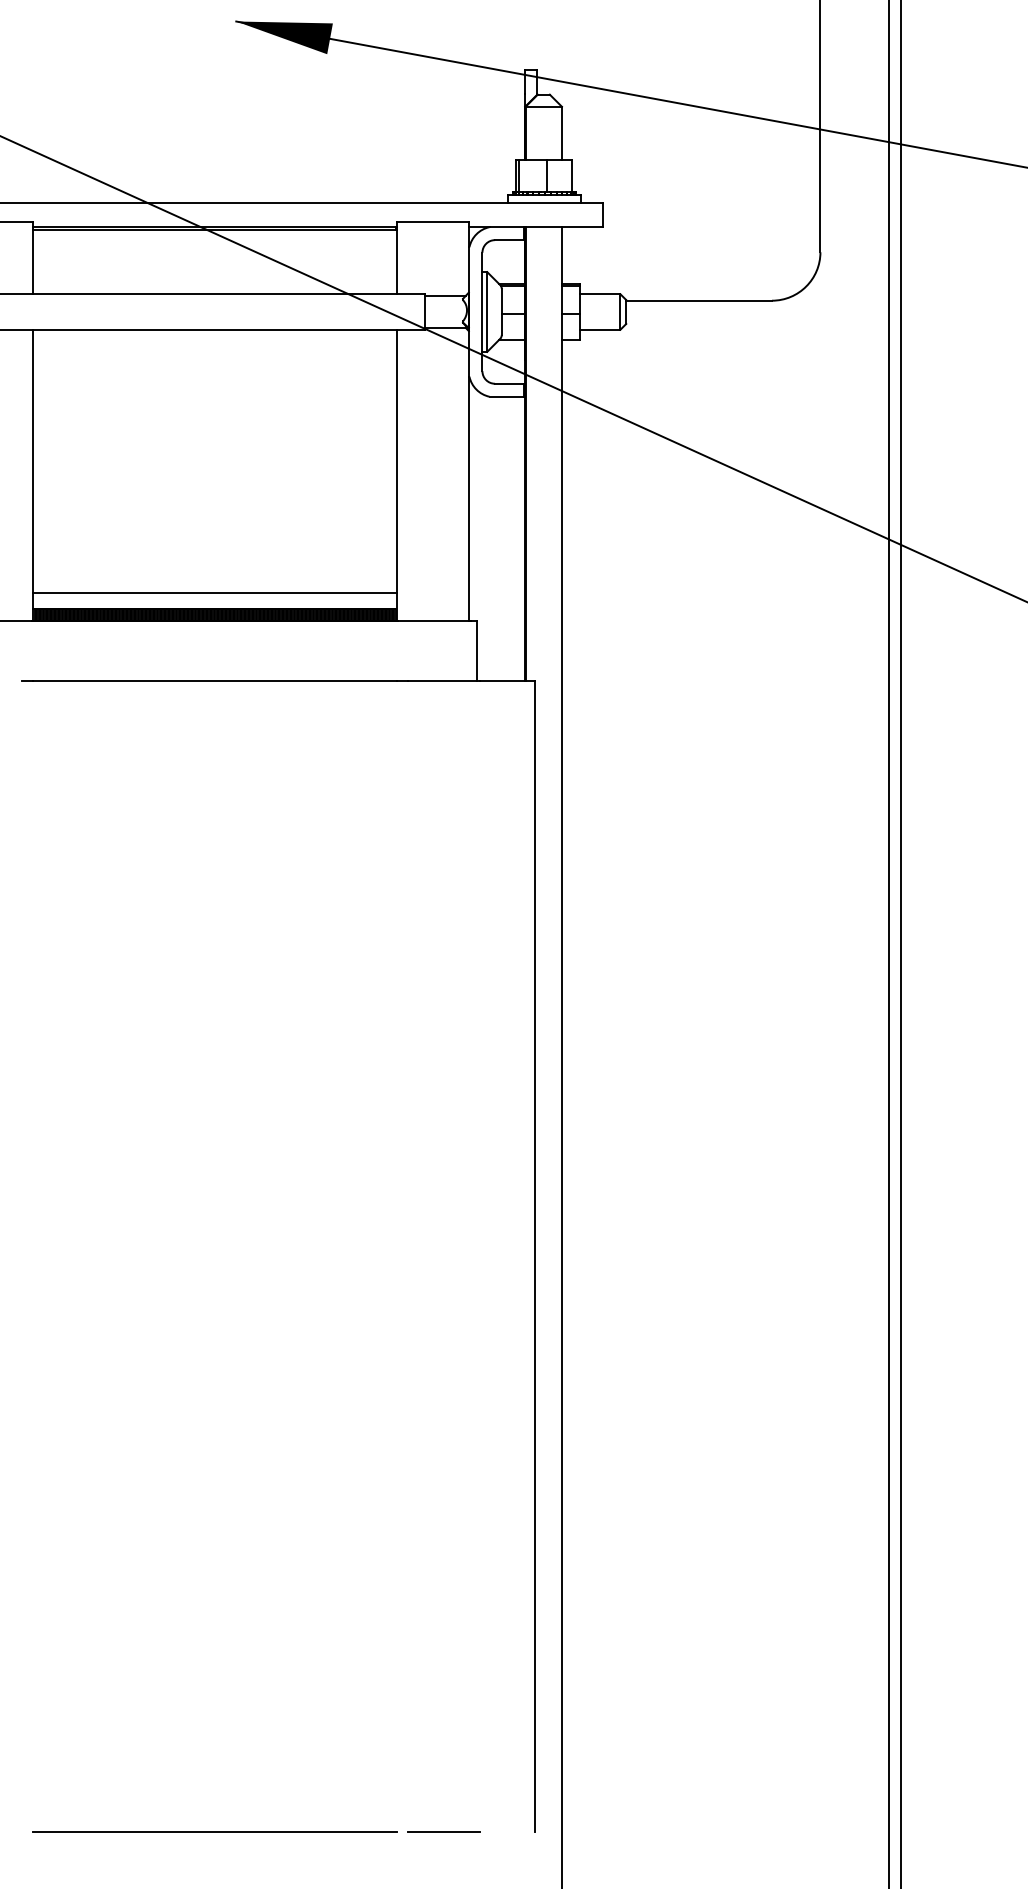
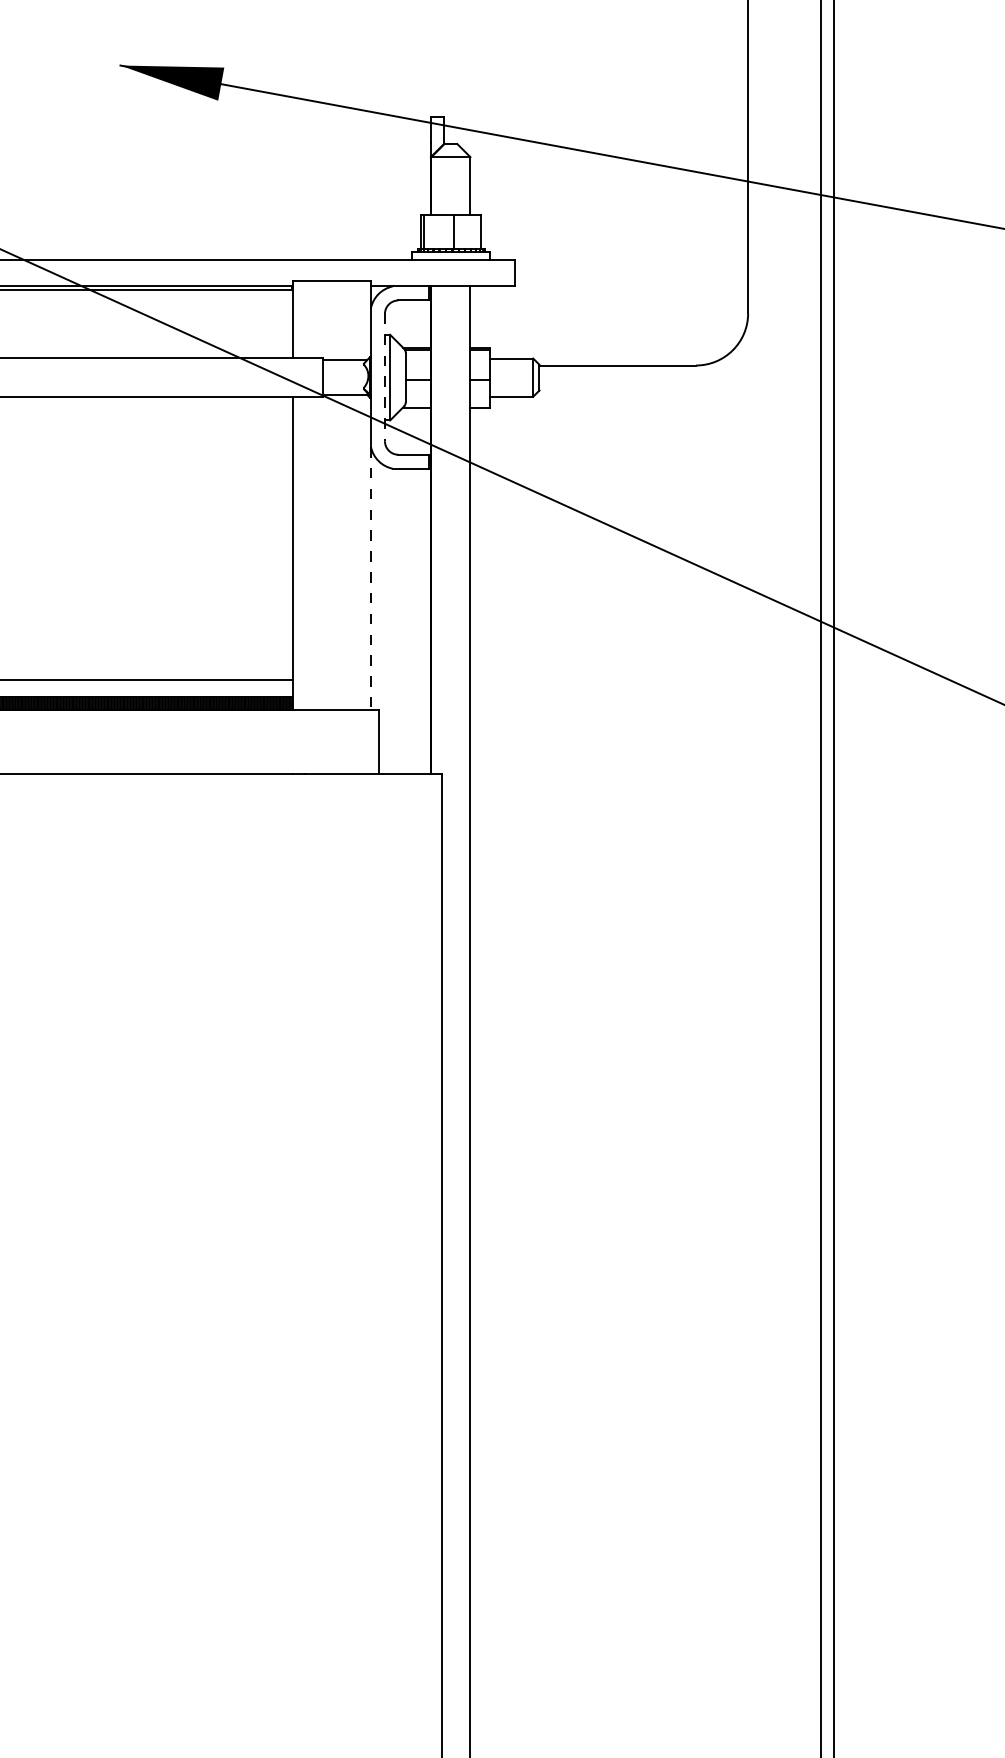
line: (482, 312) -> (385, 378), solid -> dashed
line: (469, 499) -> (371, 579), solid -> dashed

